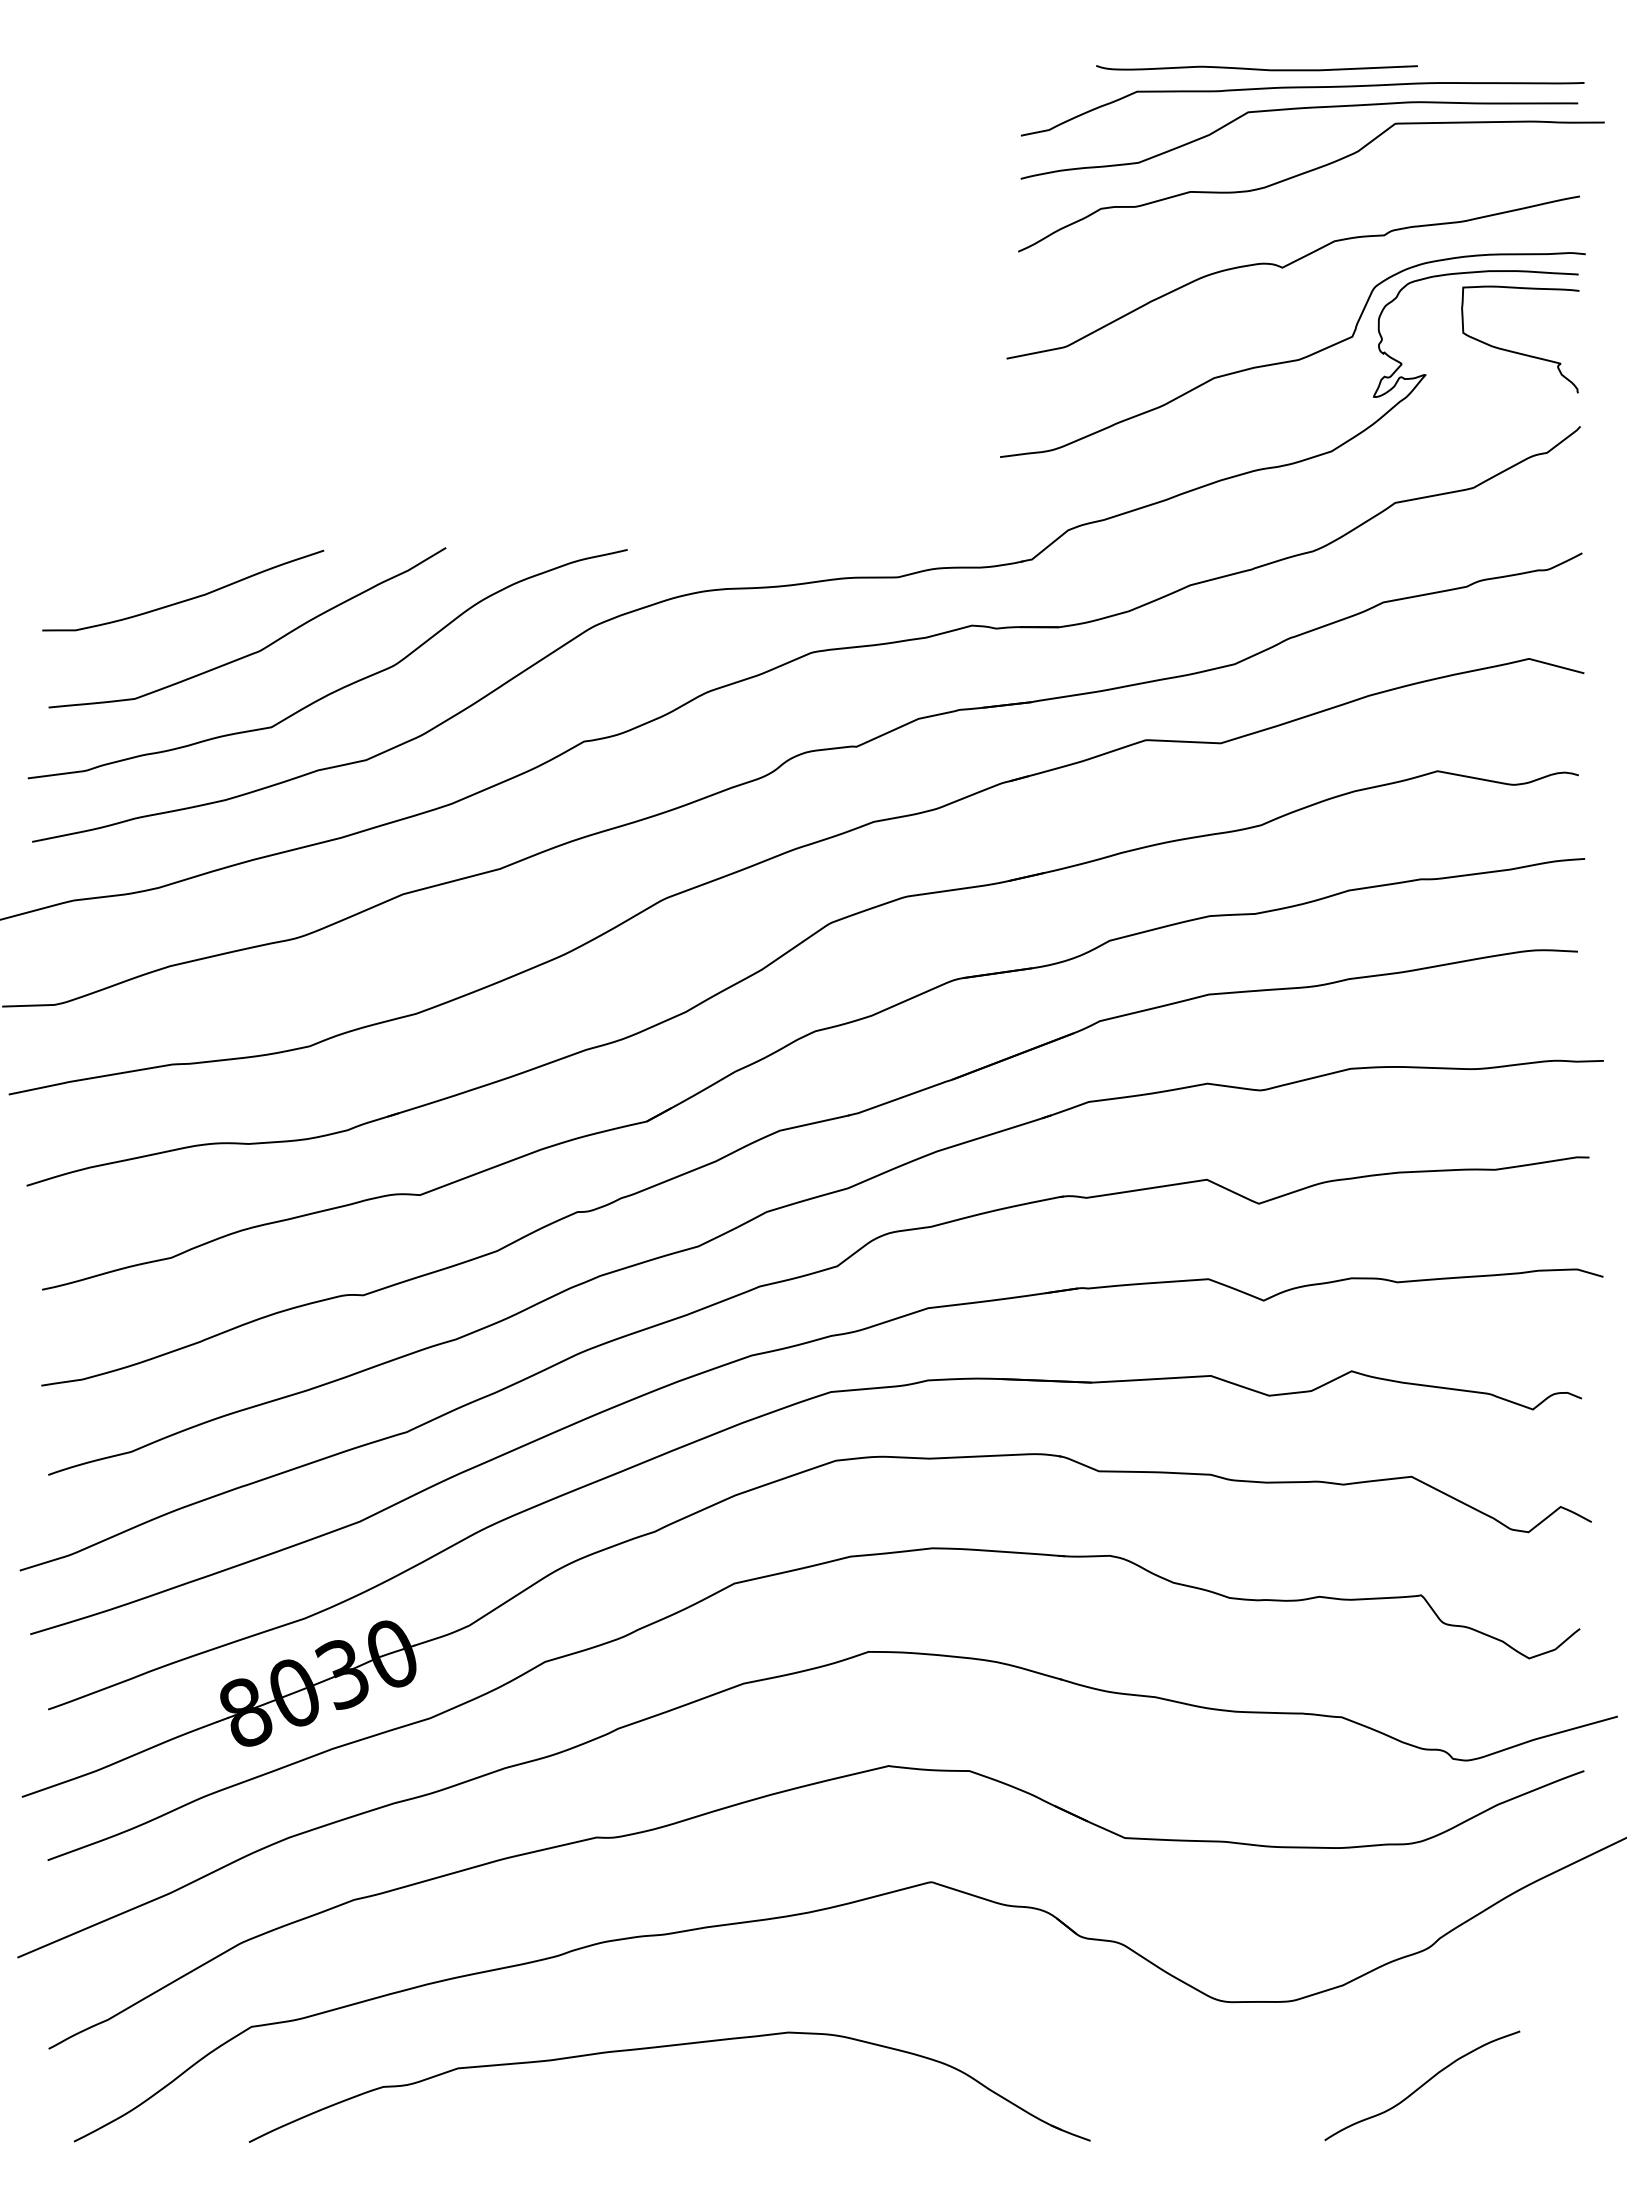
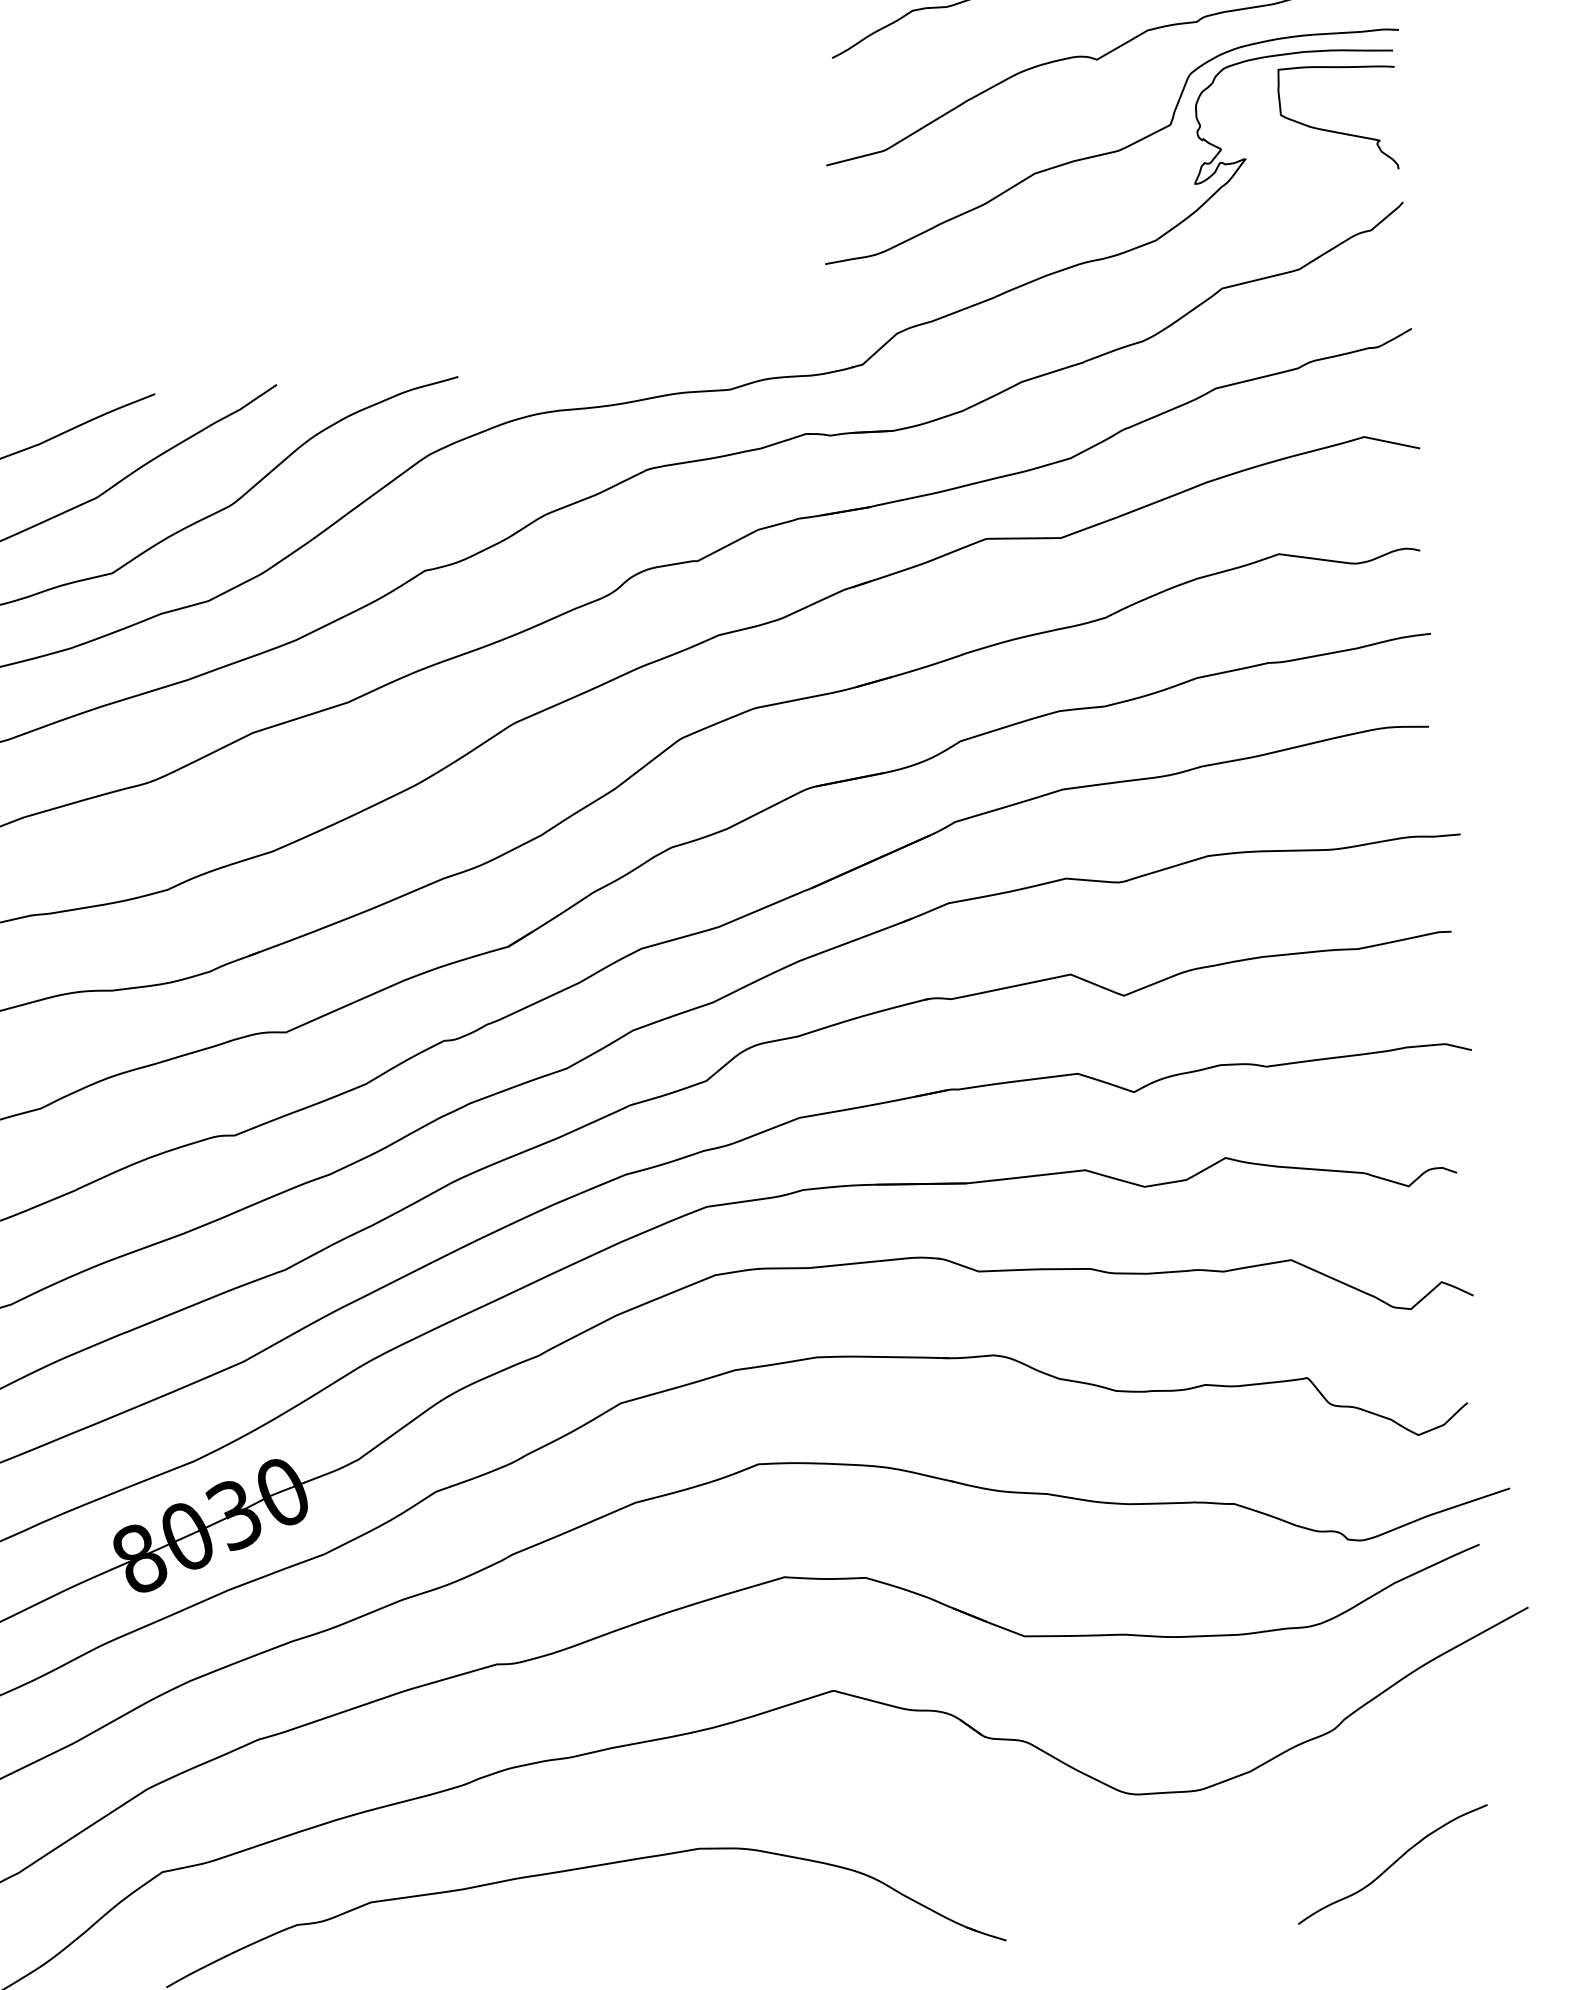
curve: (1422, 2085) -> (1392, 1864), moved

